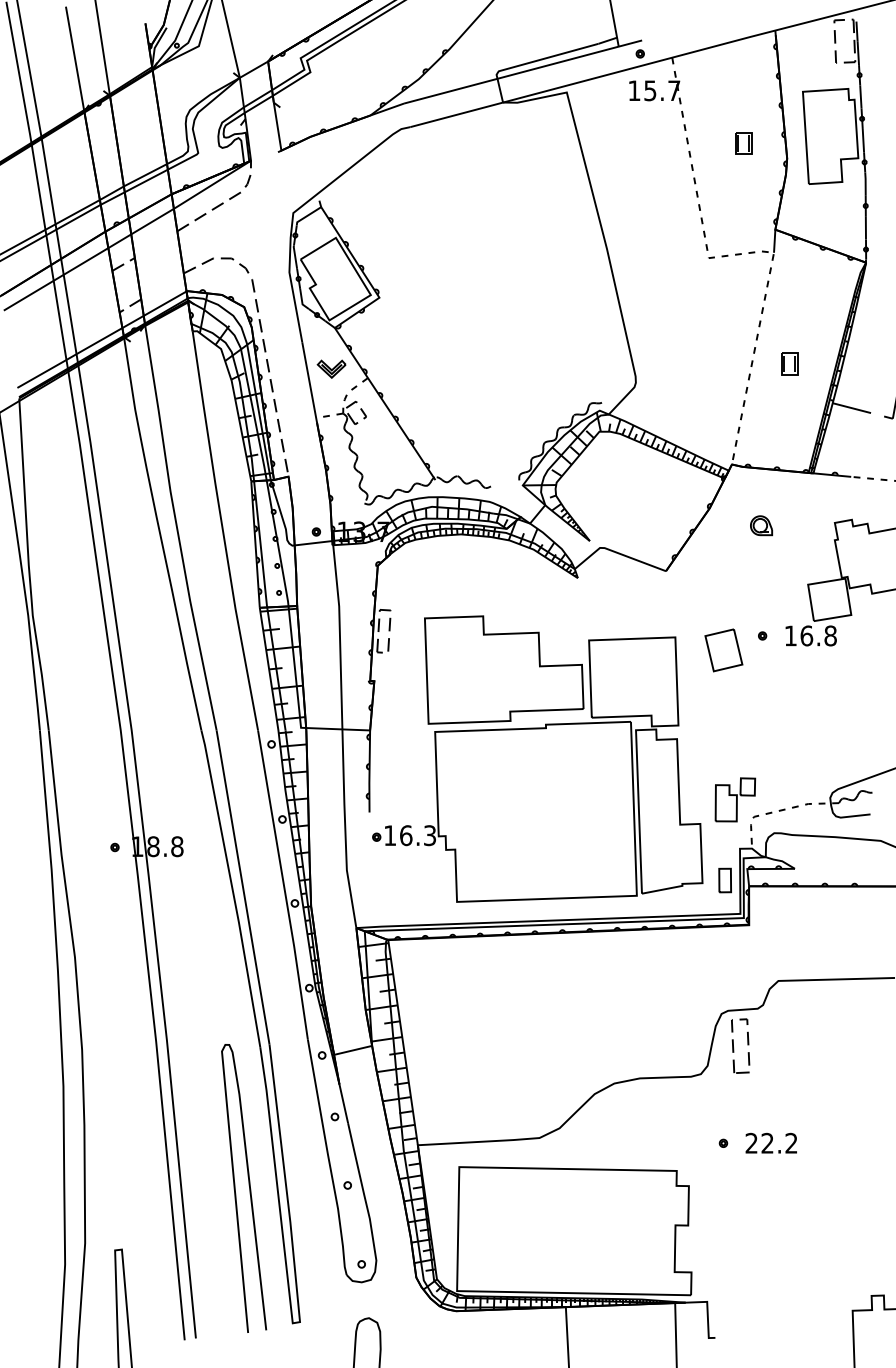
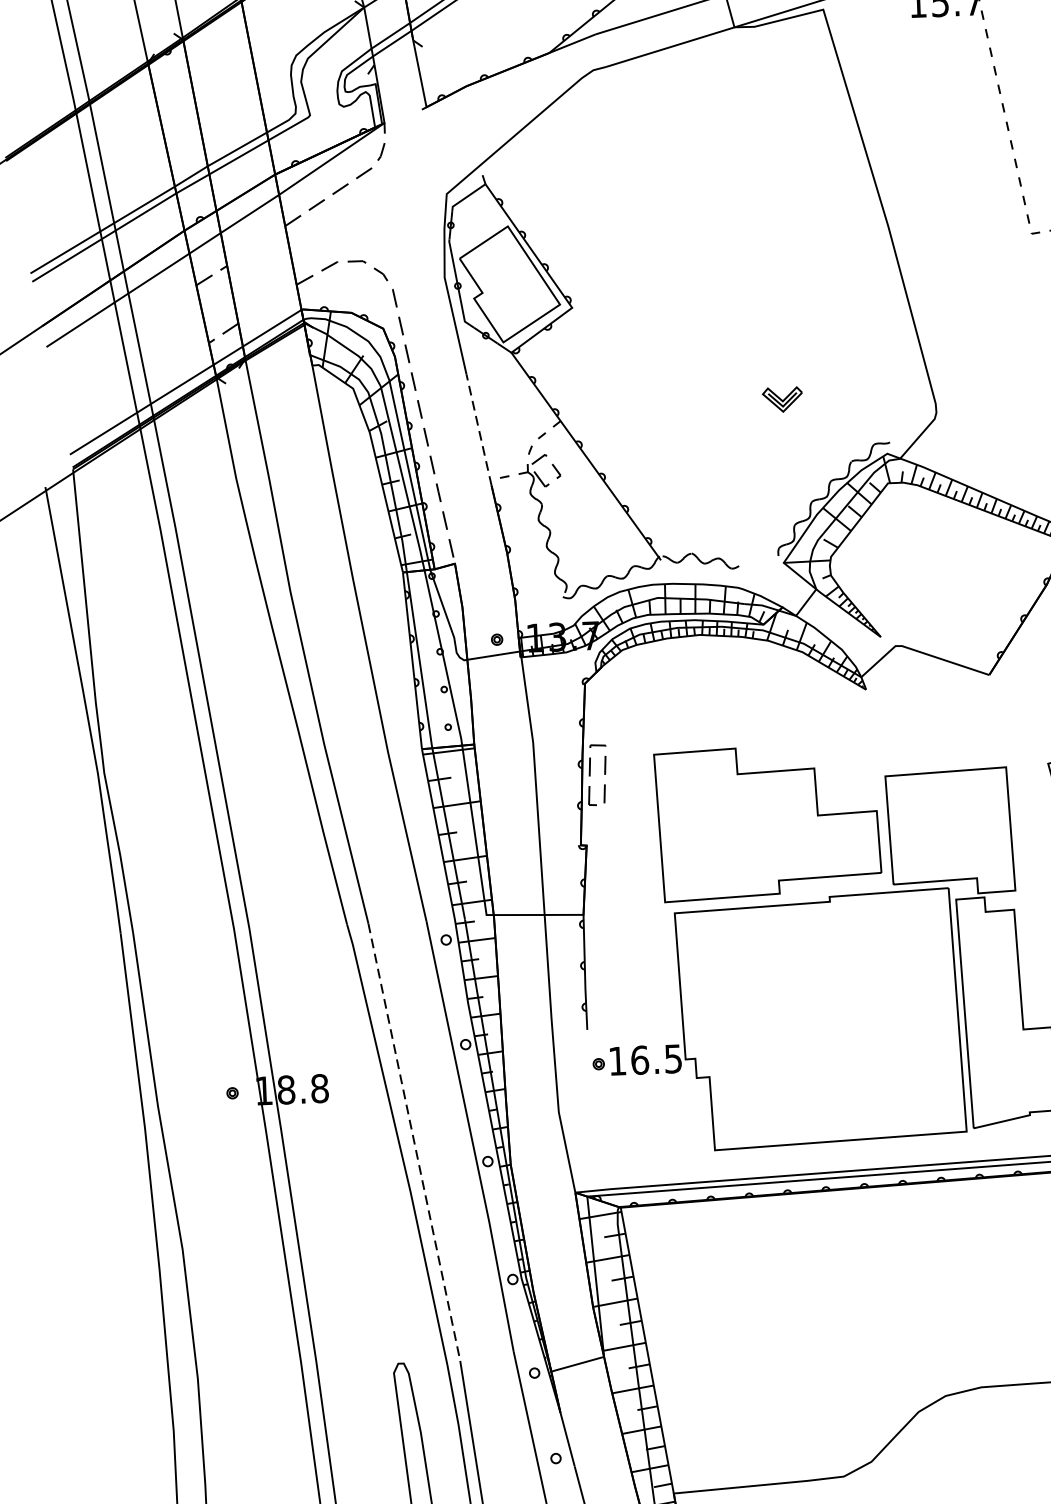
part: (331, 368) -> (782, 398), moved
line: (309, 383) -> (479, 432), solid -> dashed
text: (429, 835) -> (672, 1058), 16.3 -> 16.5
line: (243, 888) -> (414, 1143), solid -> dashed

